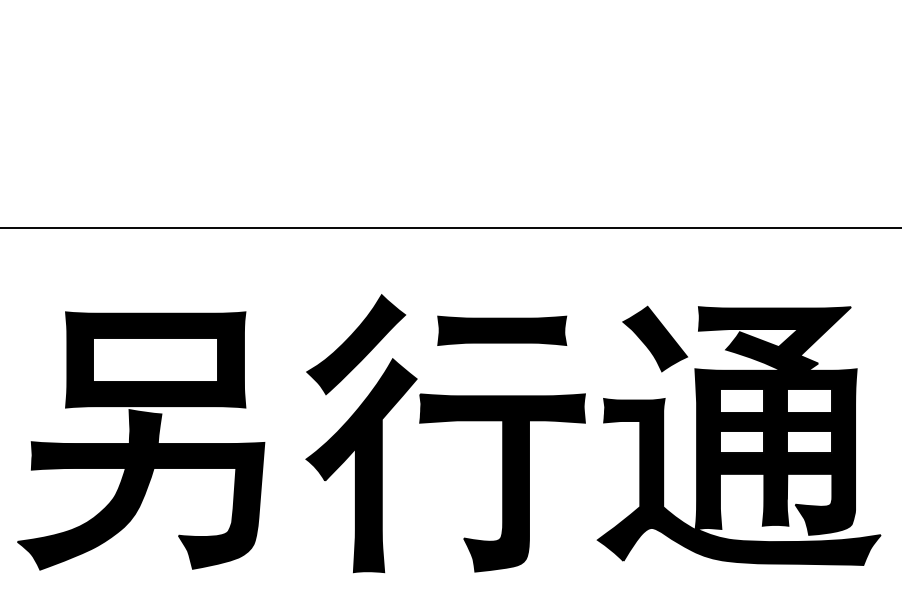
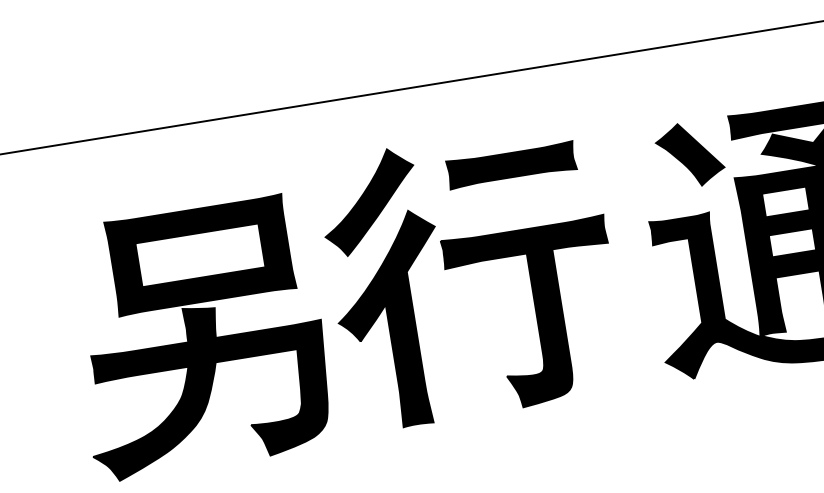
part: (443, 422) -> (468, 265), moved

